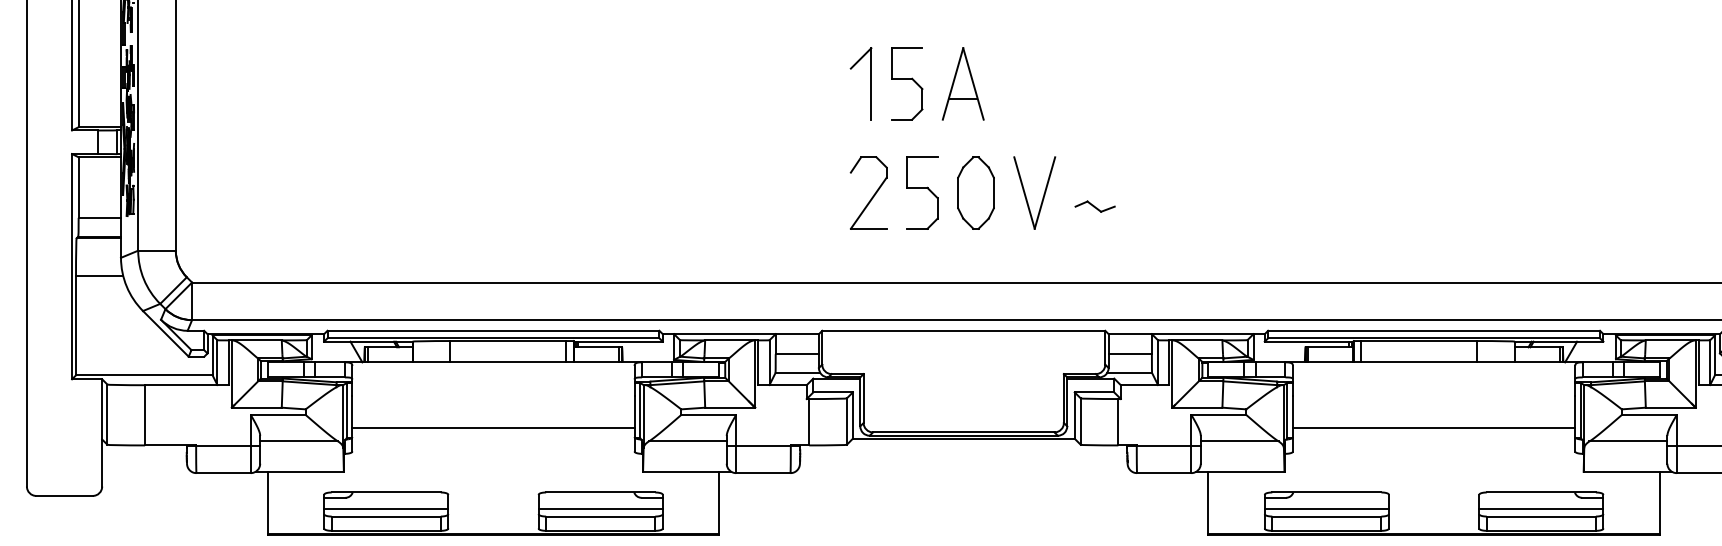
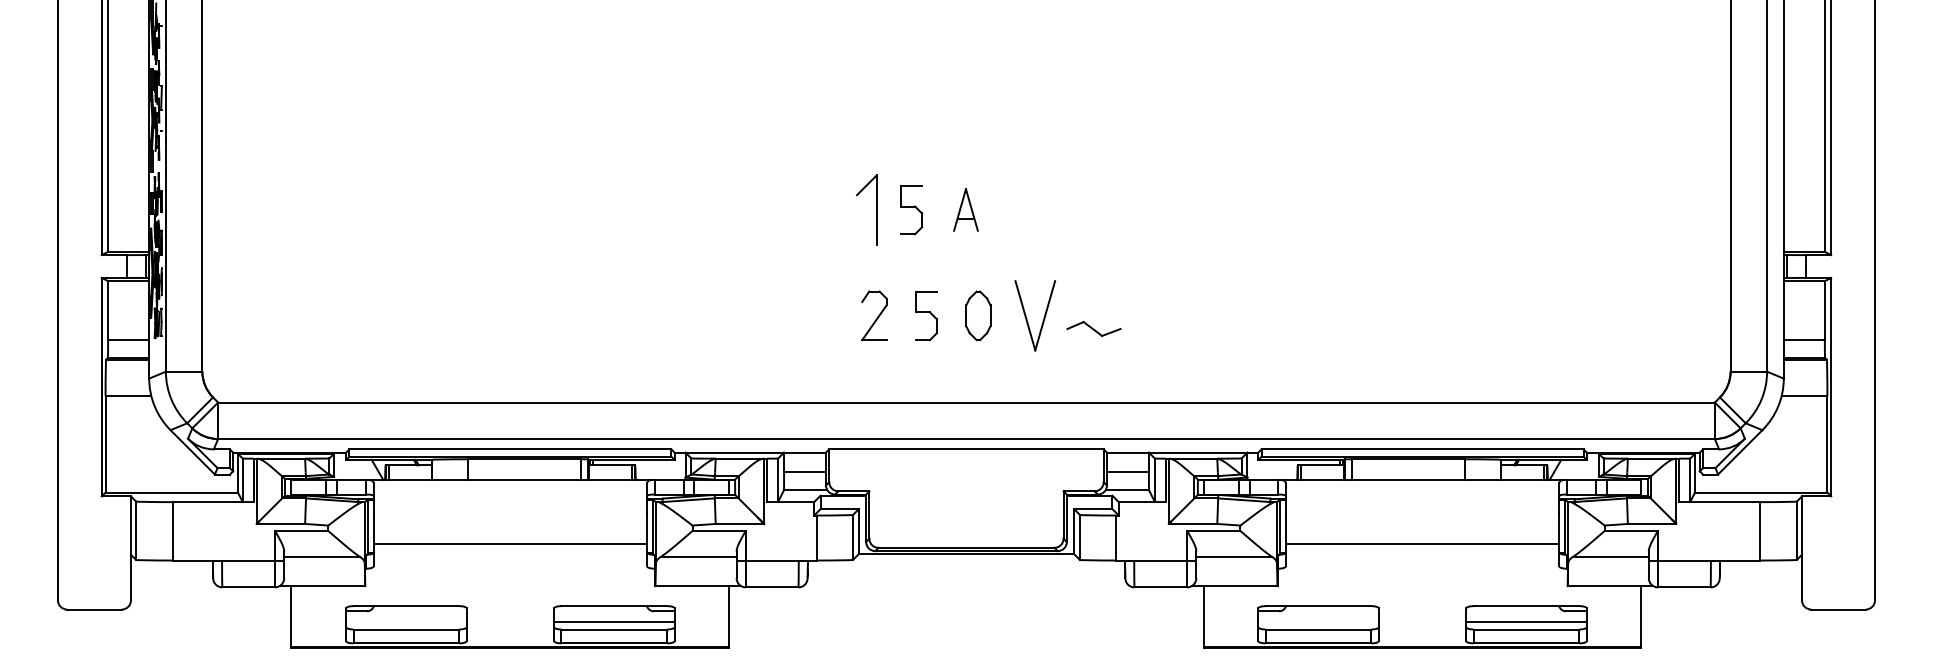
part: (907, 83) -> (911, 209), size x0.7
part: (962, 83) -> (965, 209), size x0.6
part: (868, 192) -> (874, 315), size x0.7
part: (922, 192) -> (926, 315), size x0.7
part: (976, 192) -> (978, 315), size x0.7
part: (1094, 206) -> (1093, 328), size x1.4
line: (386, 509) -> (406, 622), removed
line: (1326, 509) -> (1318, 622), removed

